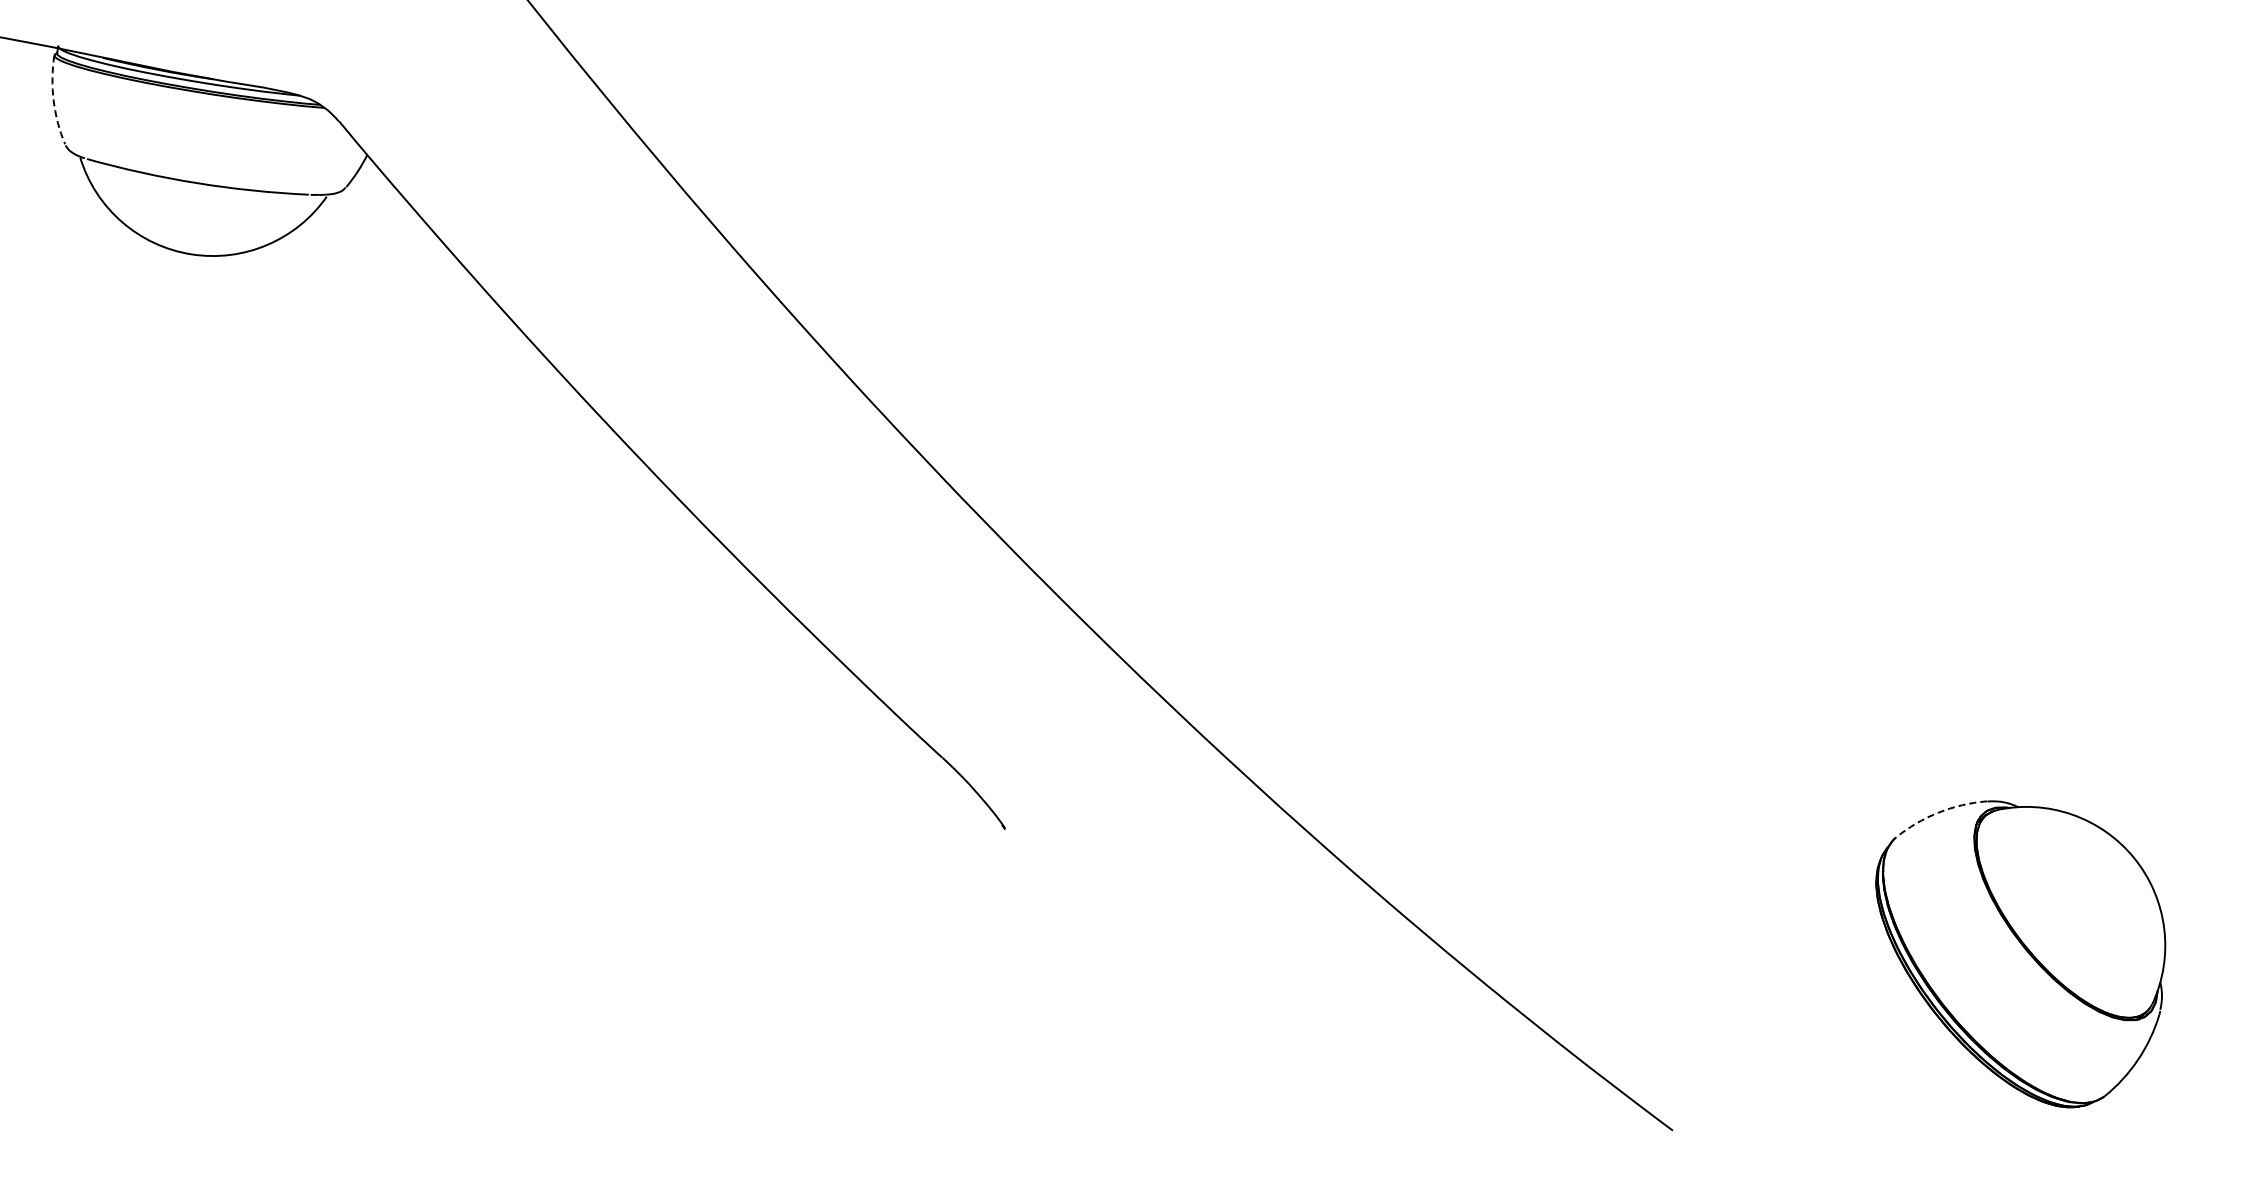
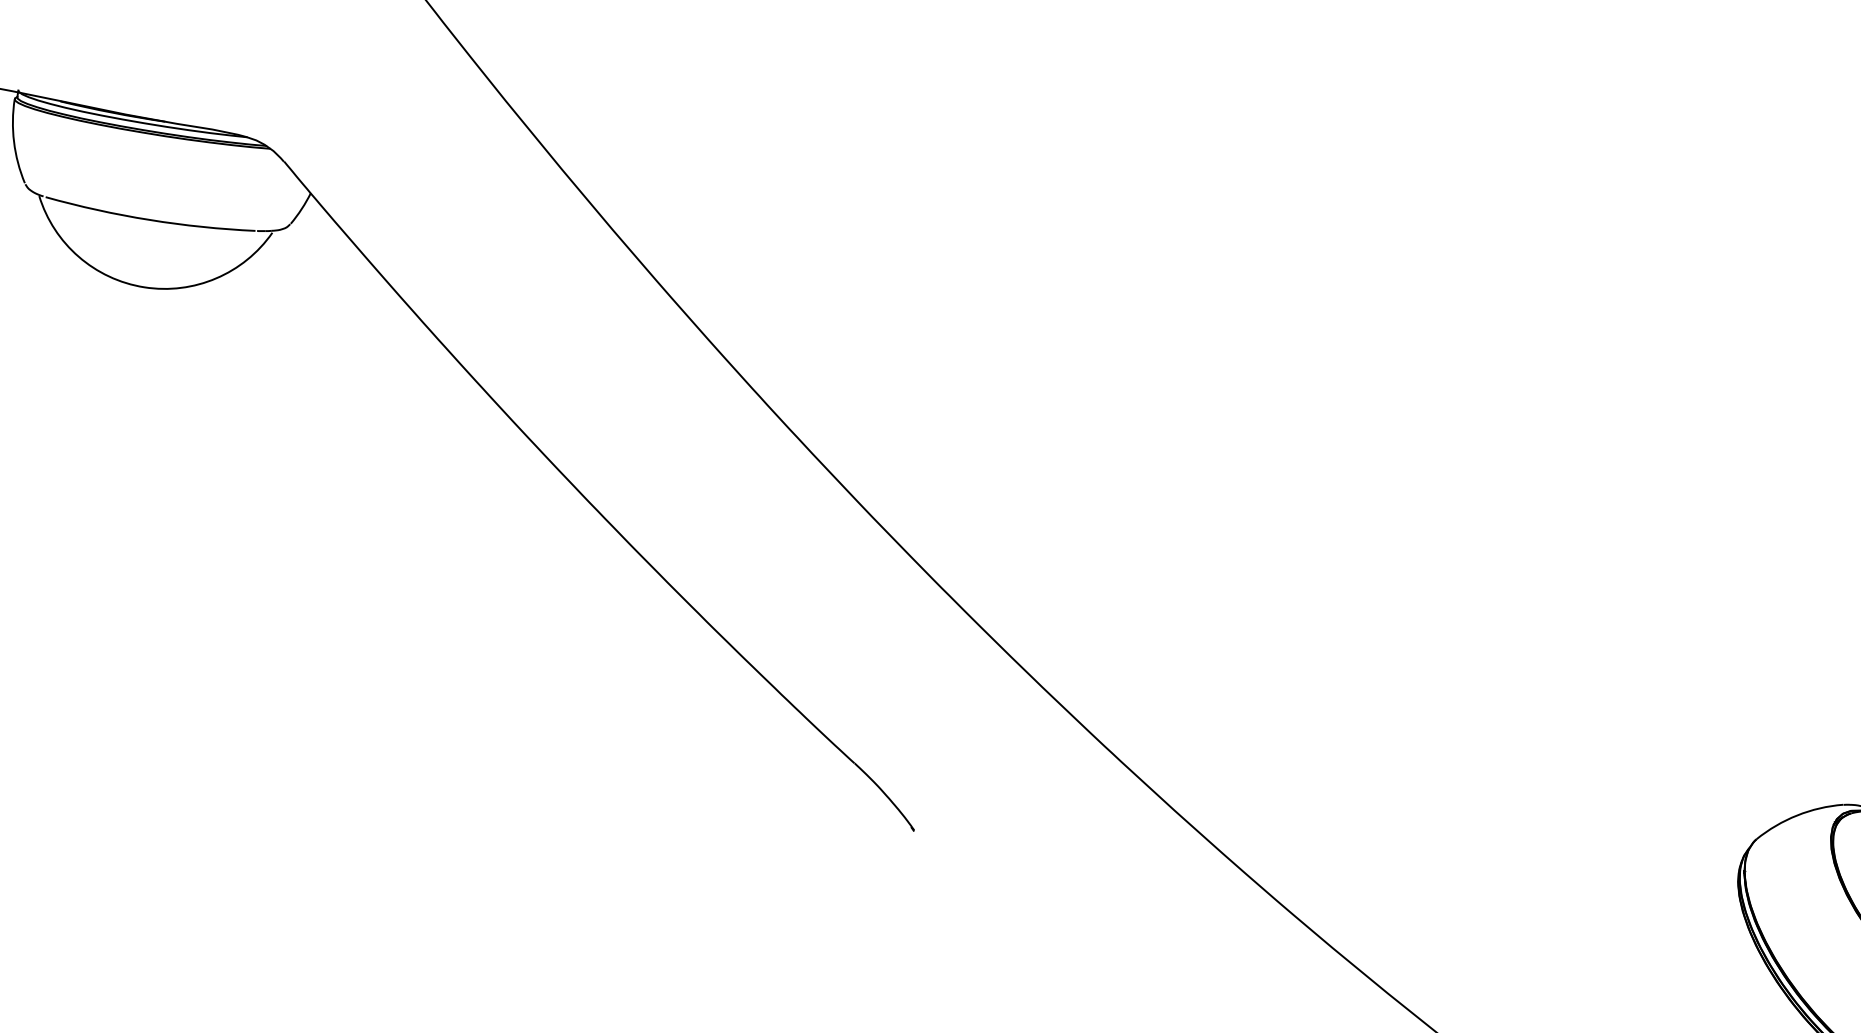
arc: (53, 100) -> (13, 141), dashed -> solid
arc: (1938, 812) -> (1797, 815), dashed -> solid

